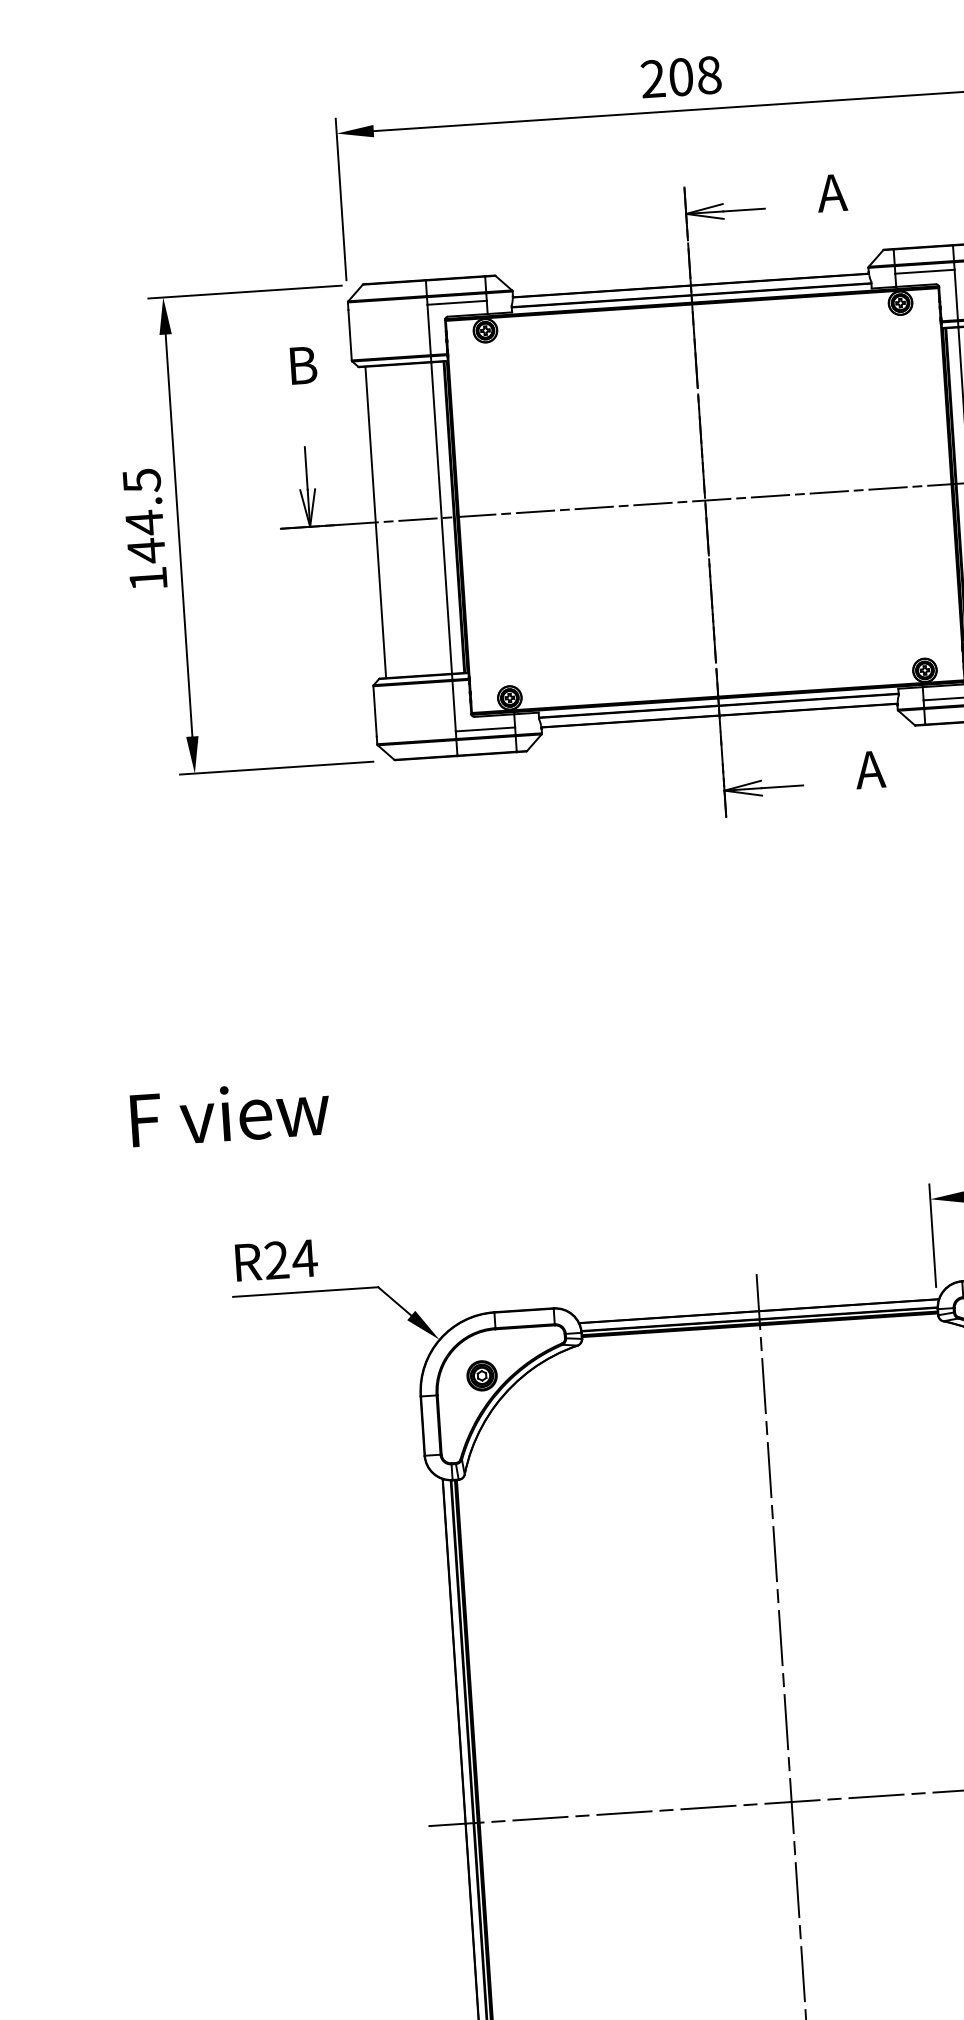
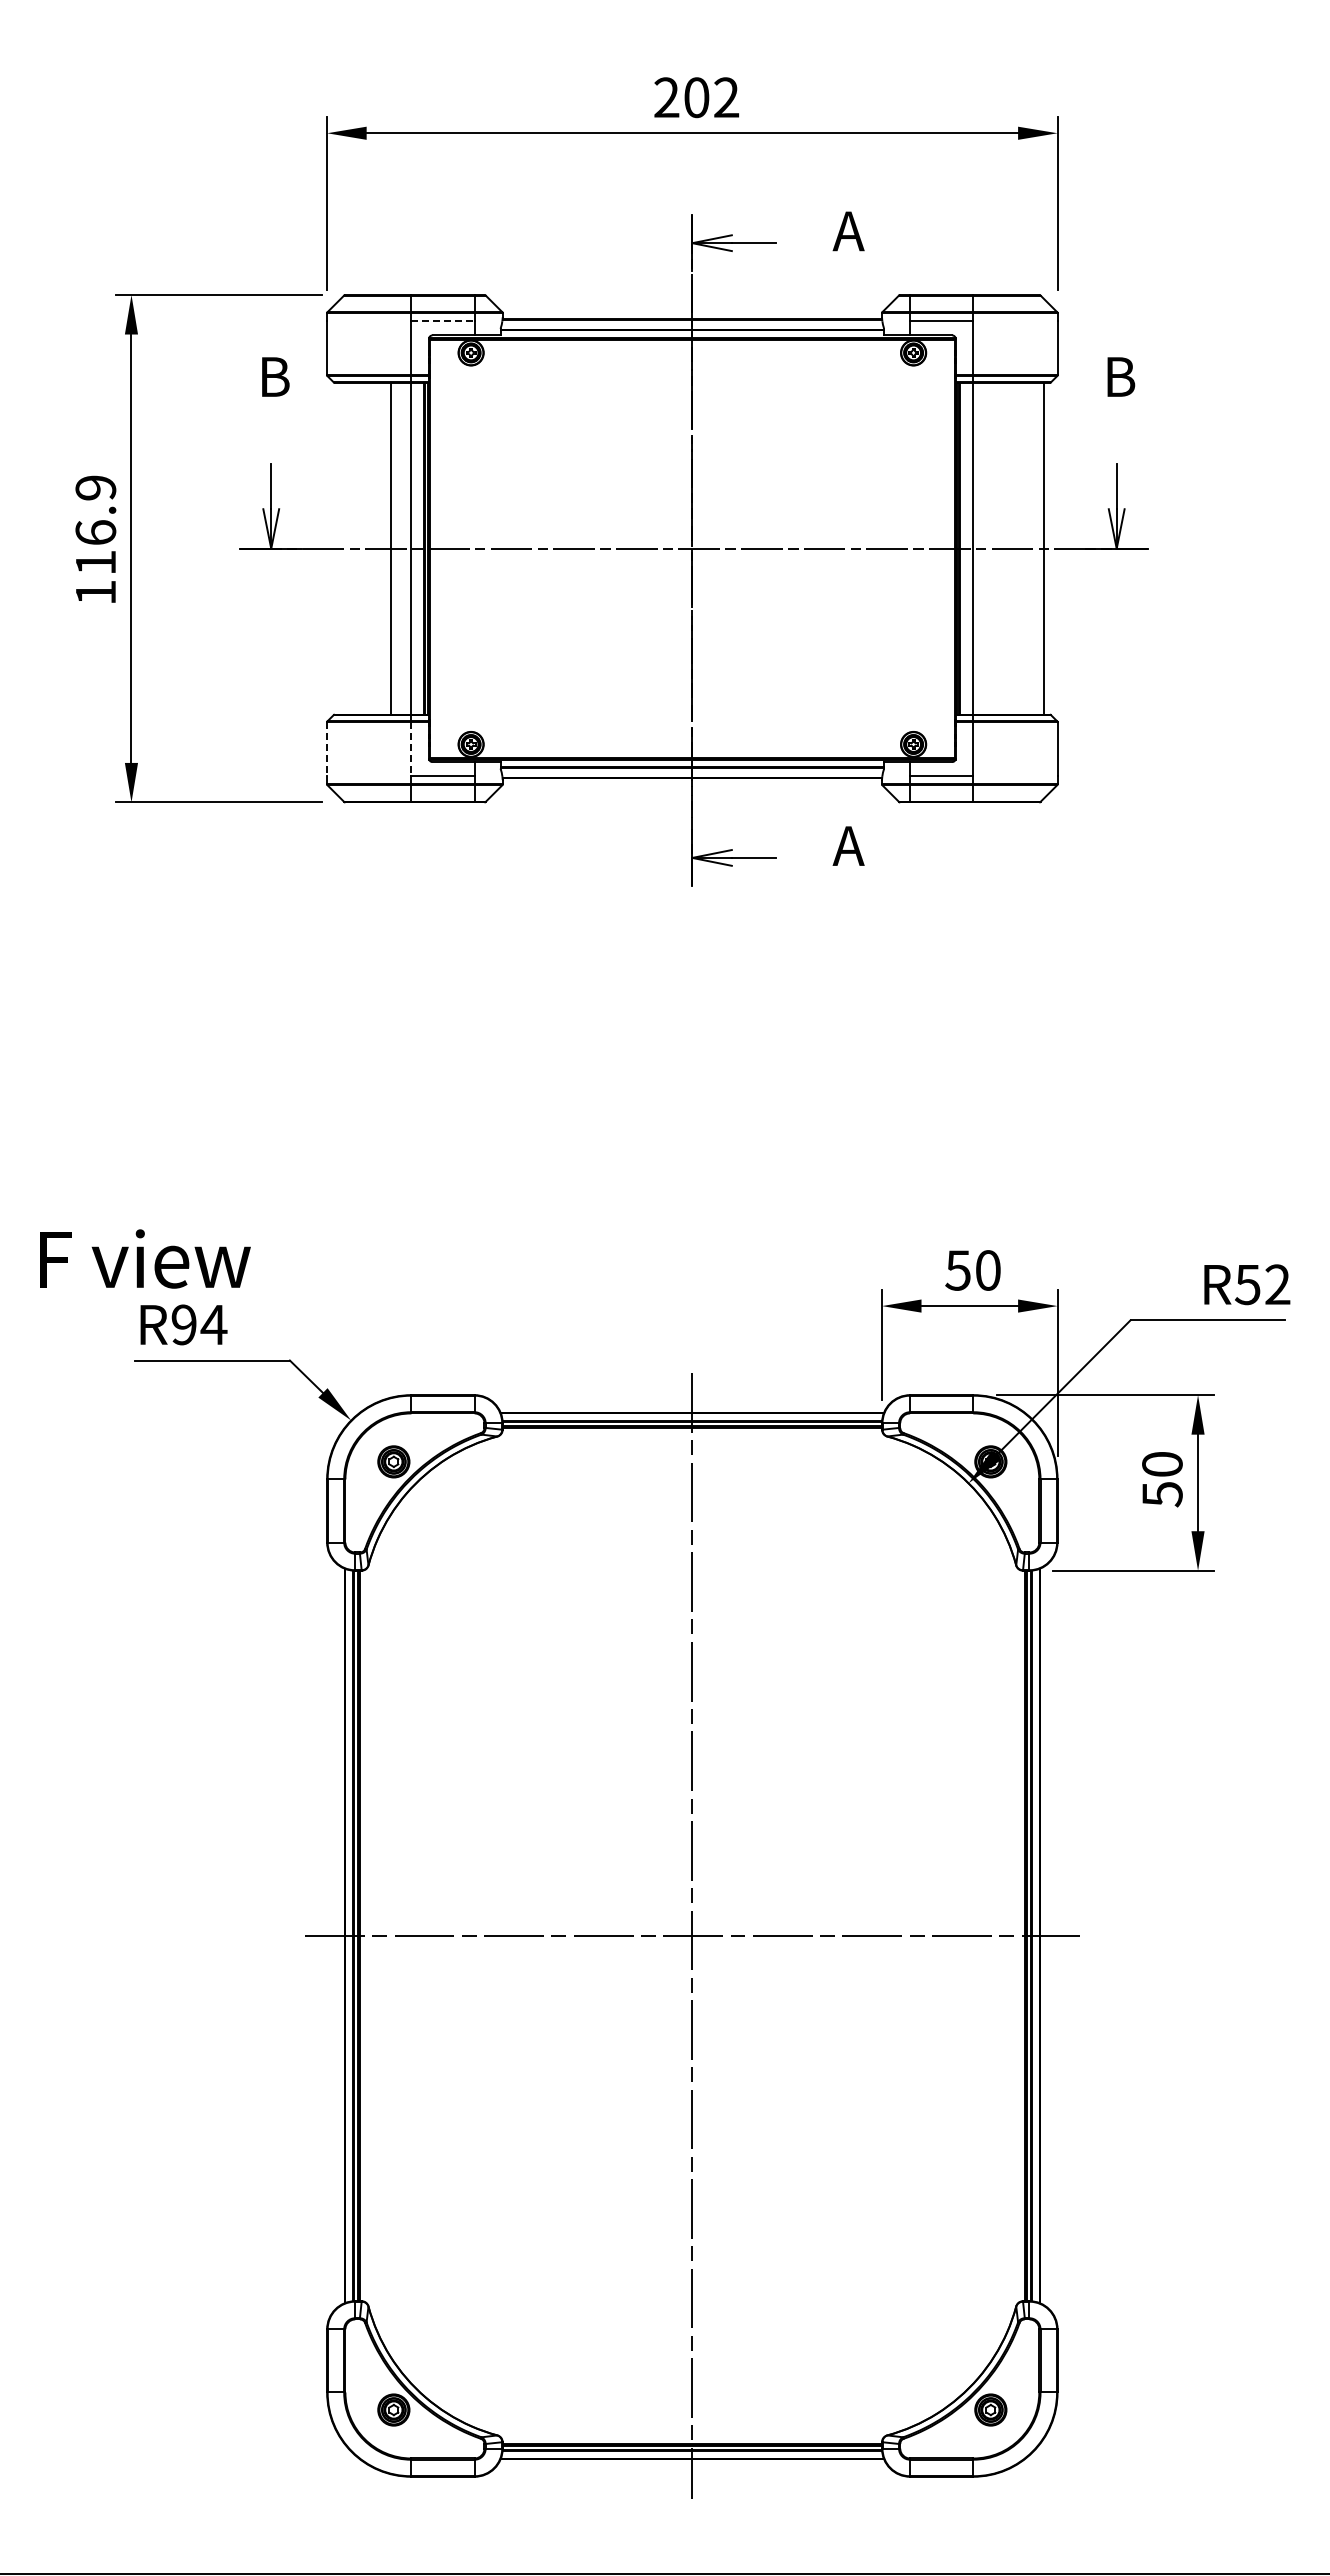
text: (709, 75) -> (726, 97), 208 -> 202
line: (457, 302) -> (443, 321), solid -> dashed
text: (143, 515) -> (95, 525), 144.5 -> 116.9
line: (376, 522) -> (391, 548), moved
line: (454, 706) -> (411, 749), solid -> dashed
line: (375, 711) -> (327, 749), solid -> dashed
text: (230, 1113) -> (145, 1258), moved
text: (276, 1261) -> (183, 1325), R24 -> R94

